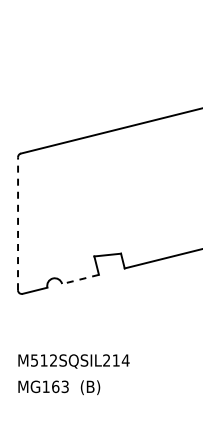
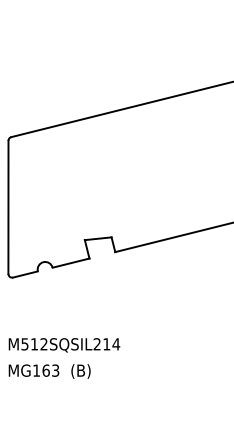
line: (18, 223) -> (8, 207), dashed -> solid
line: (81, 279) -> (71, 263), dashed -> solid

